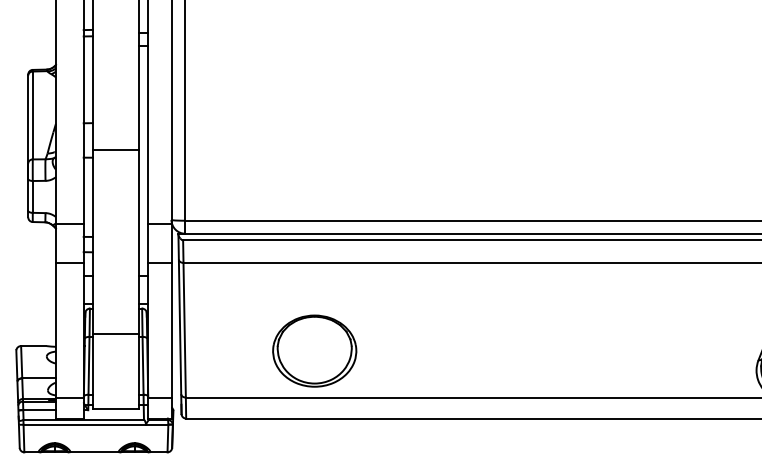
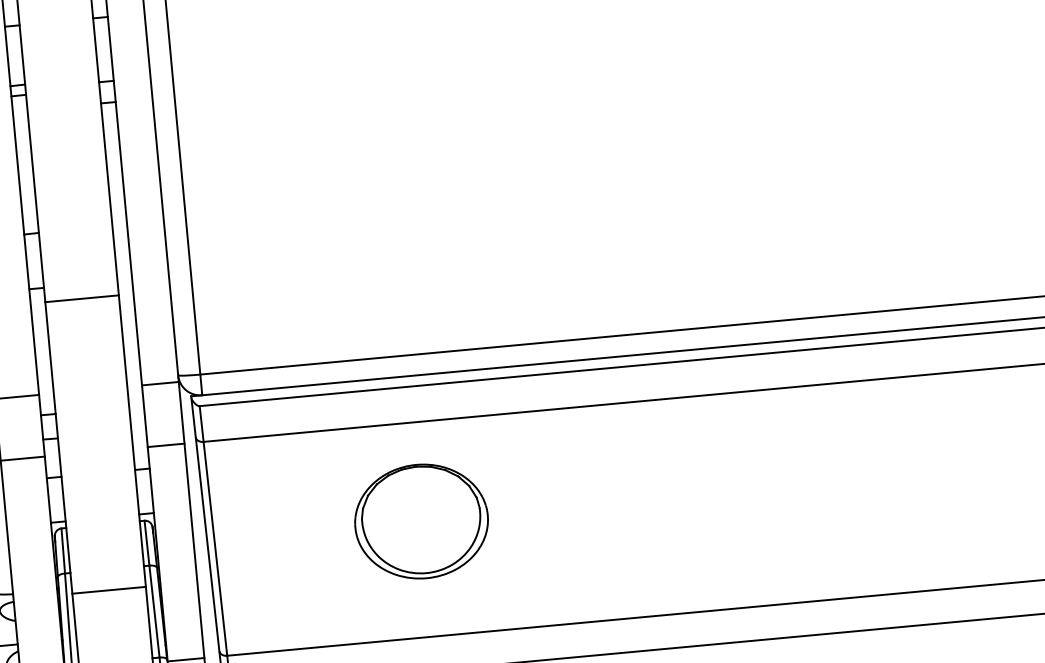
line: (115, 149) -> (81, 298), moved
line: (115, 333) -> (108, 589), moved
part: (314, 350) -> (421, 520), moved

